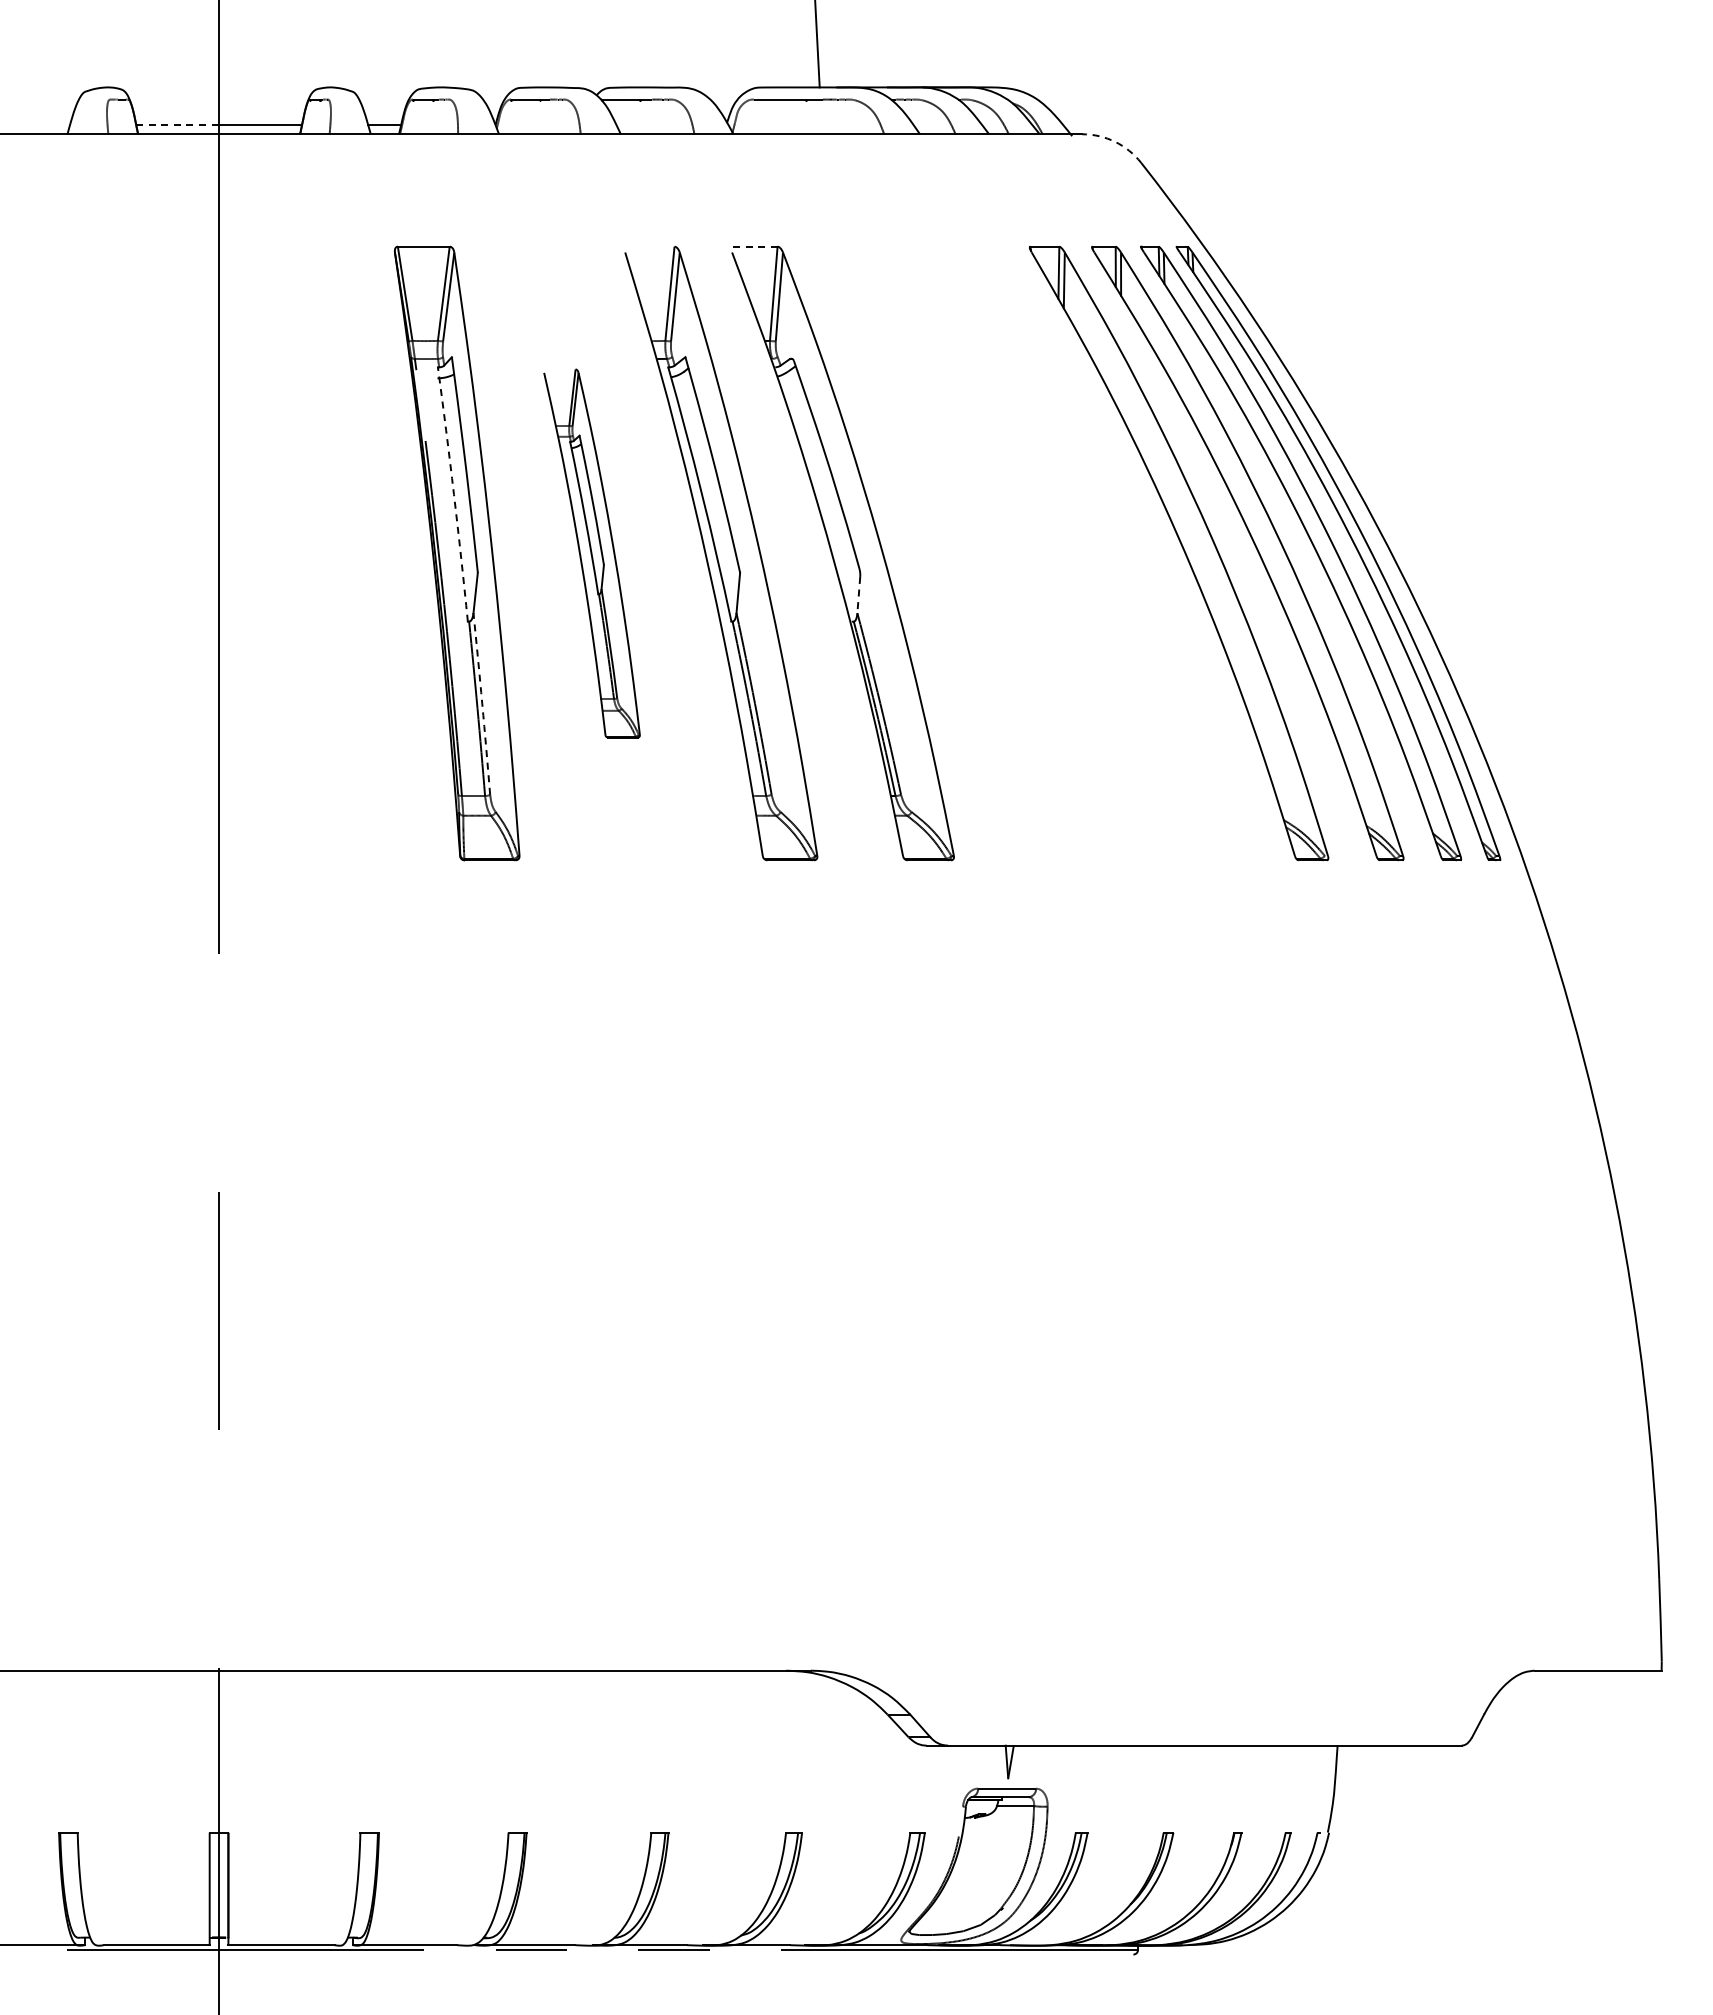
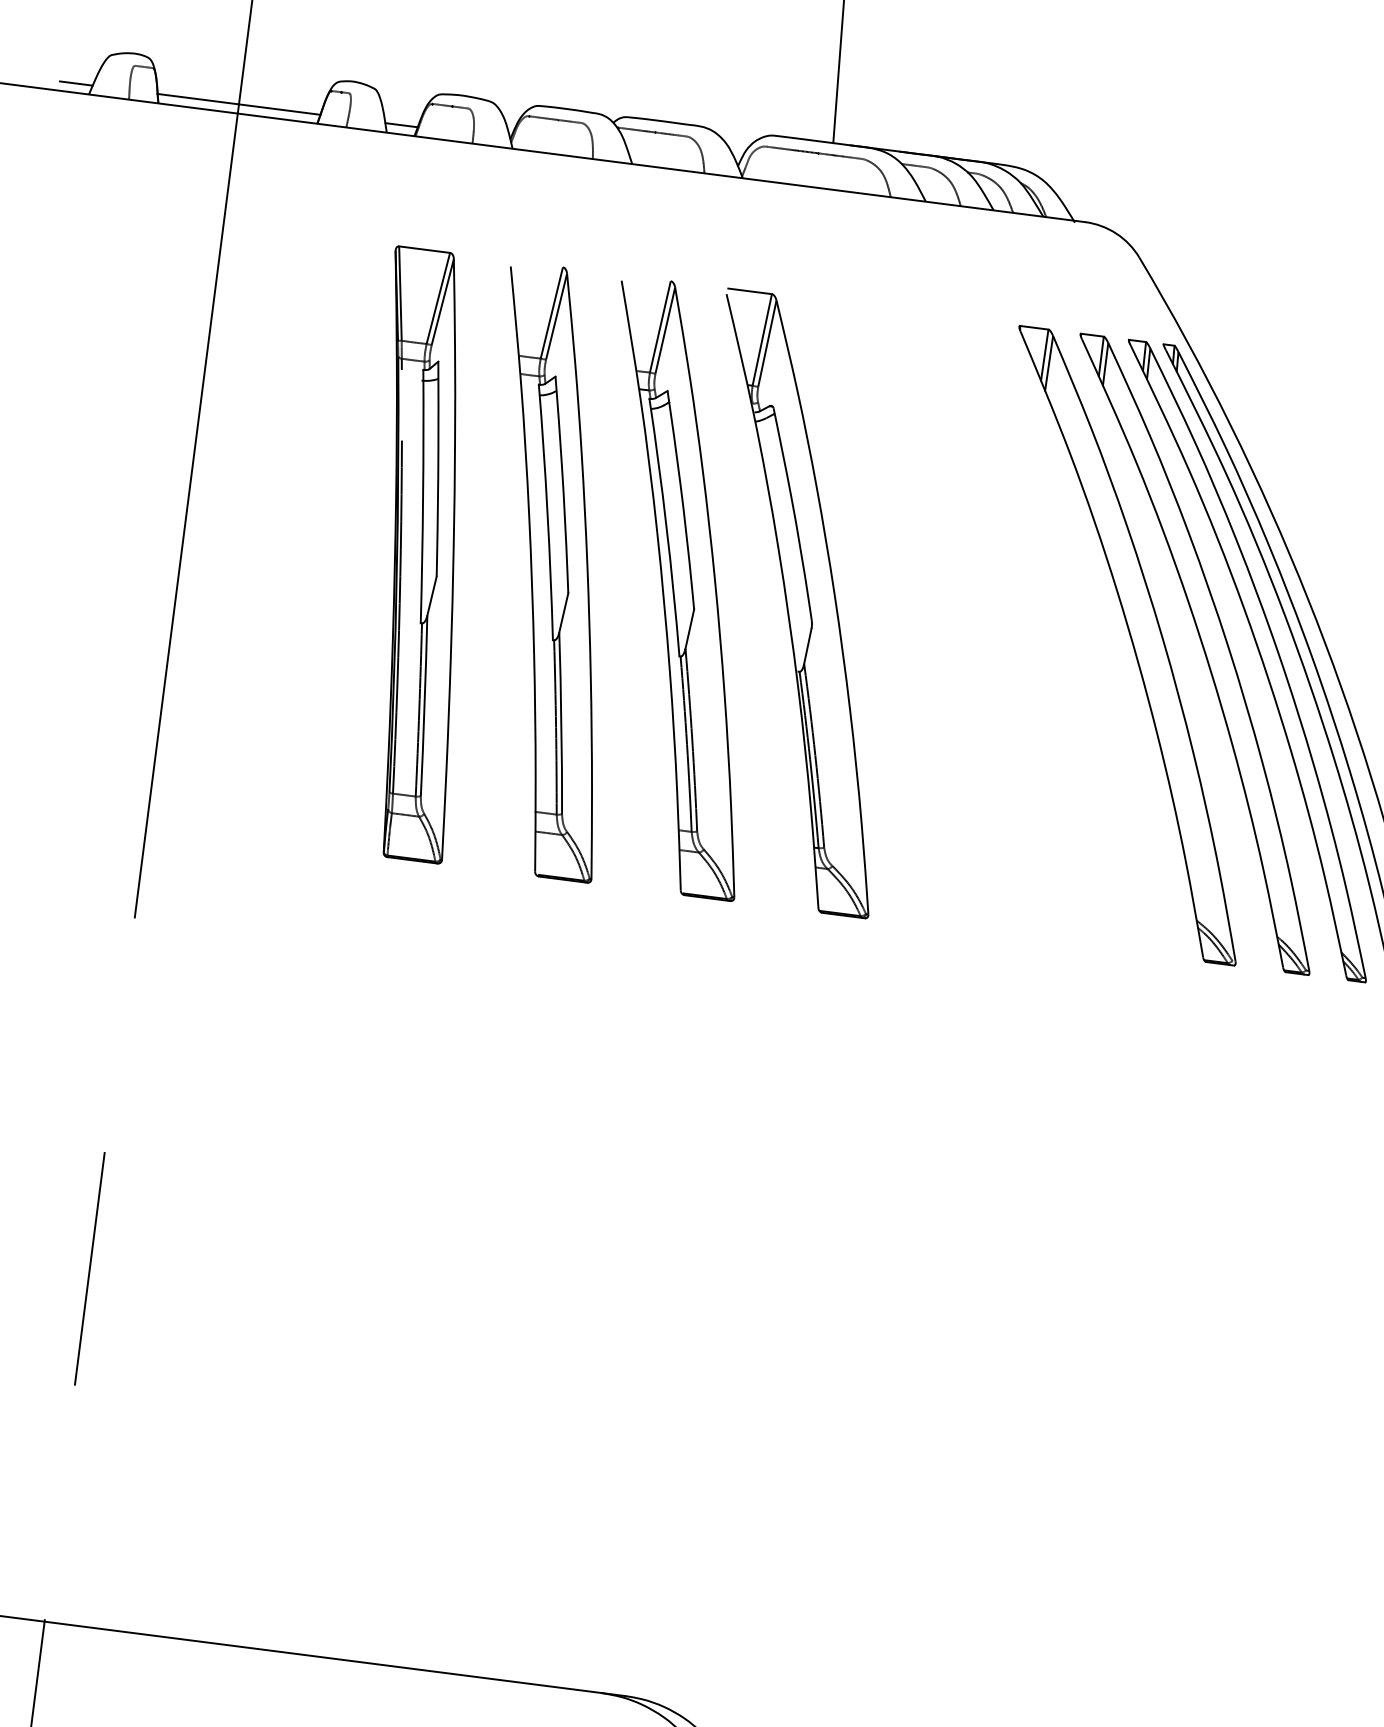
line: (52, 124) -> (75, 83), added
line: (177, 124) -> (198, 98), dashed -> solid
arc: (1115, 141) -> (1116, 233), dashed -> solid
line: (755, 246) -> (750, 291), dashed -> solid
arc: (453, 494) -> (422, 496), dashed -> solid
part: (591, 553) -> (550, 571), size x1.67
line: (858, 595) -> (807, 646), dashed -> solid
arc: (482, 703) -> (424, 705), dashed -> solid

